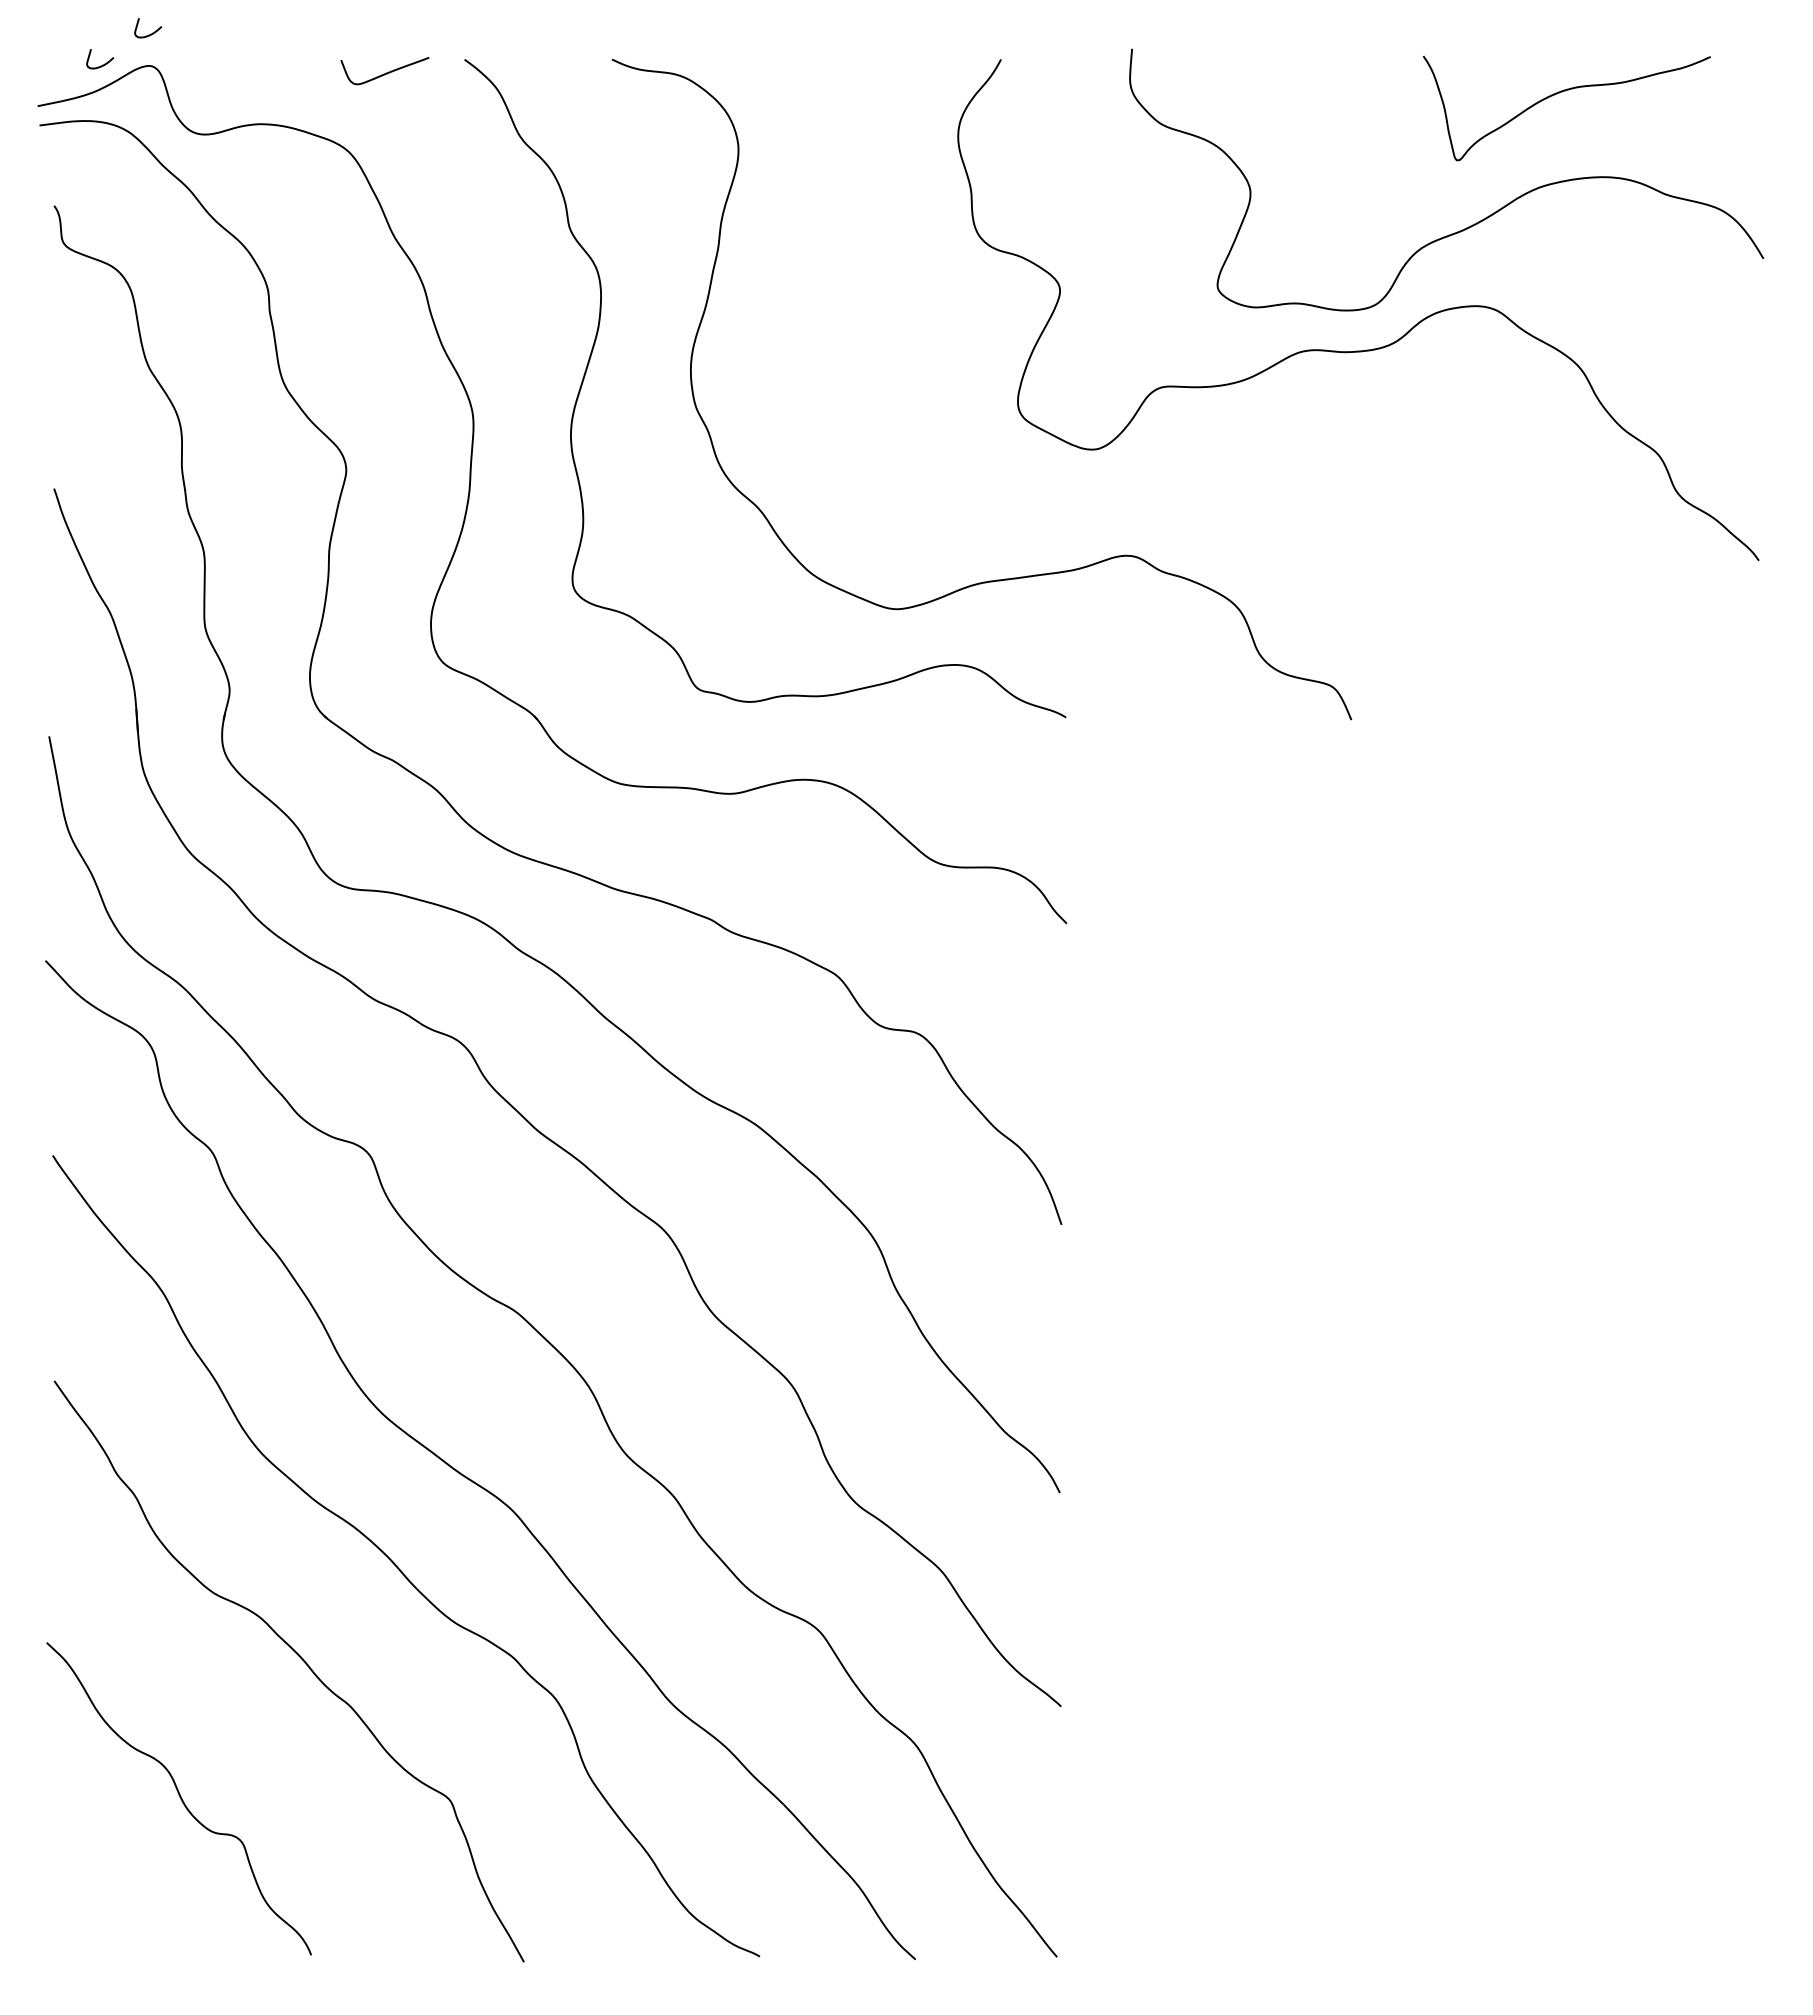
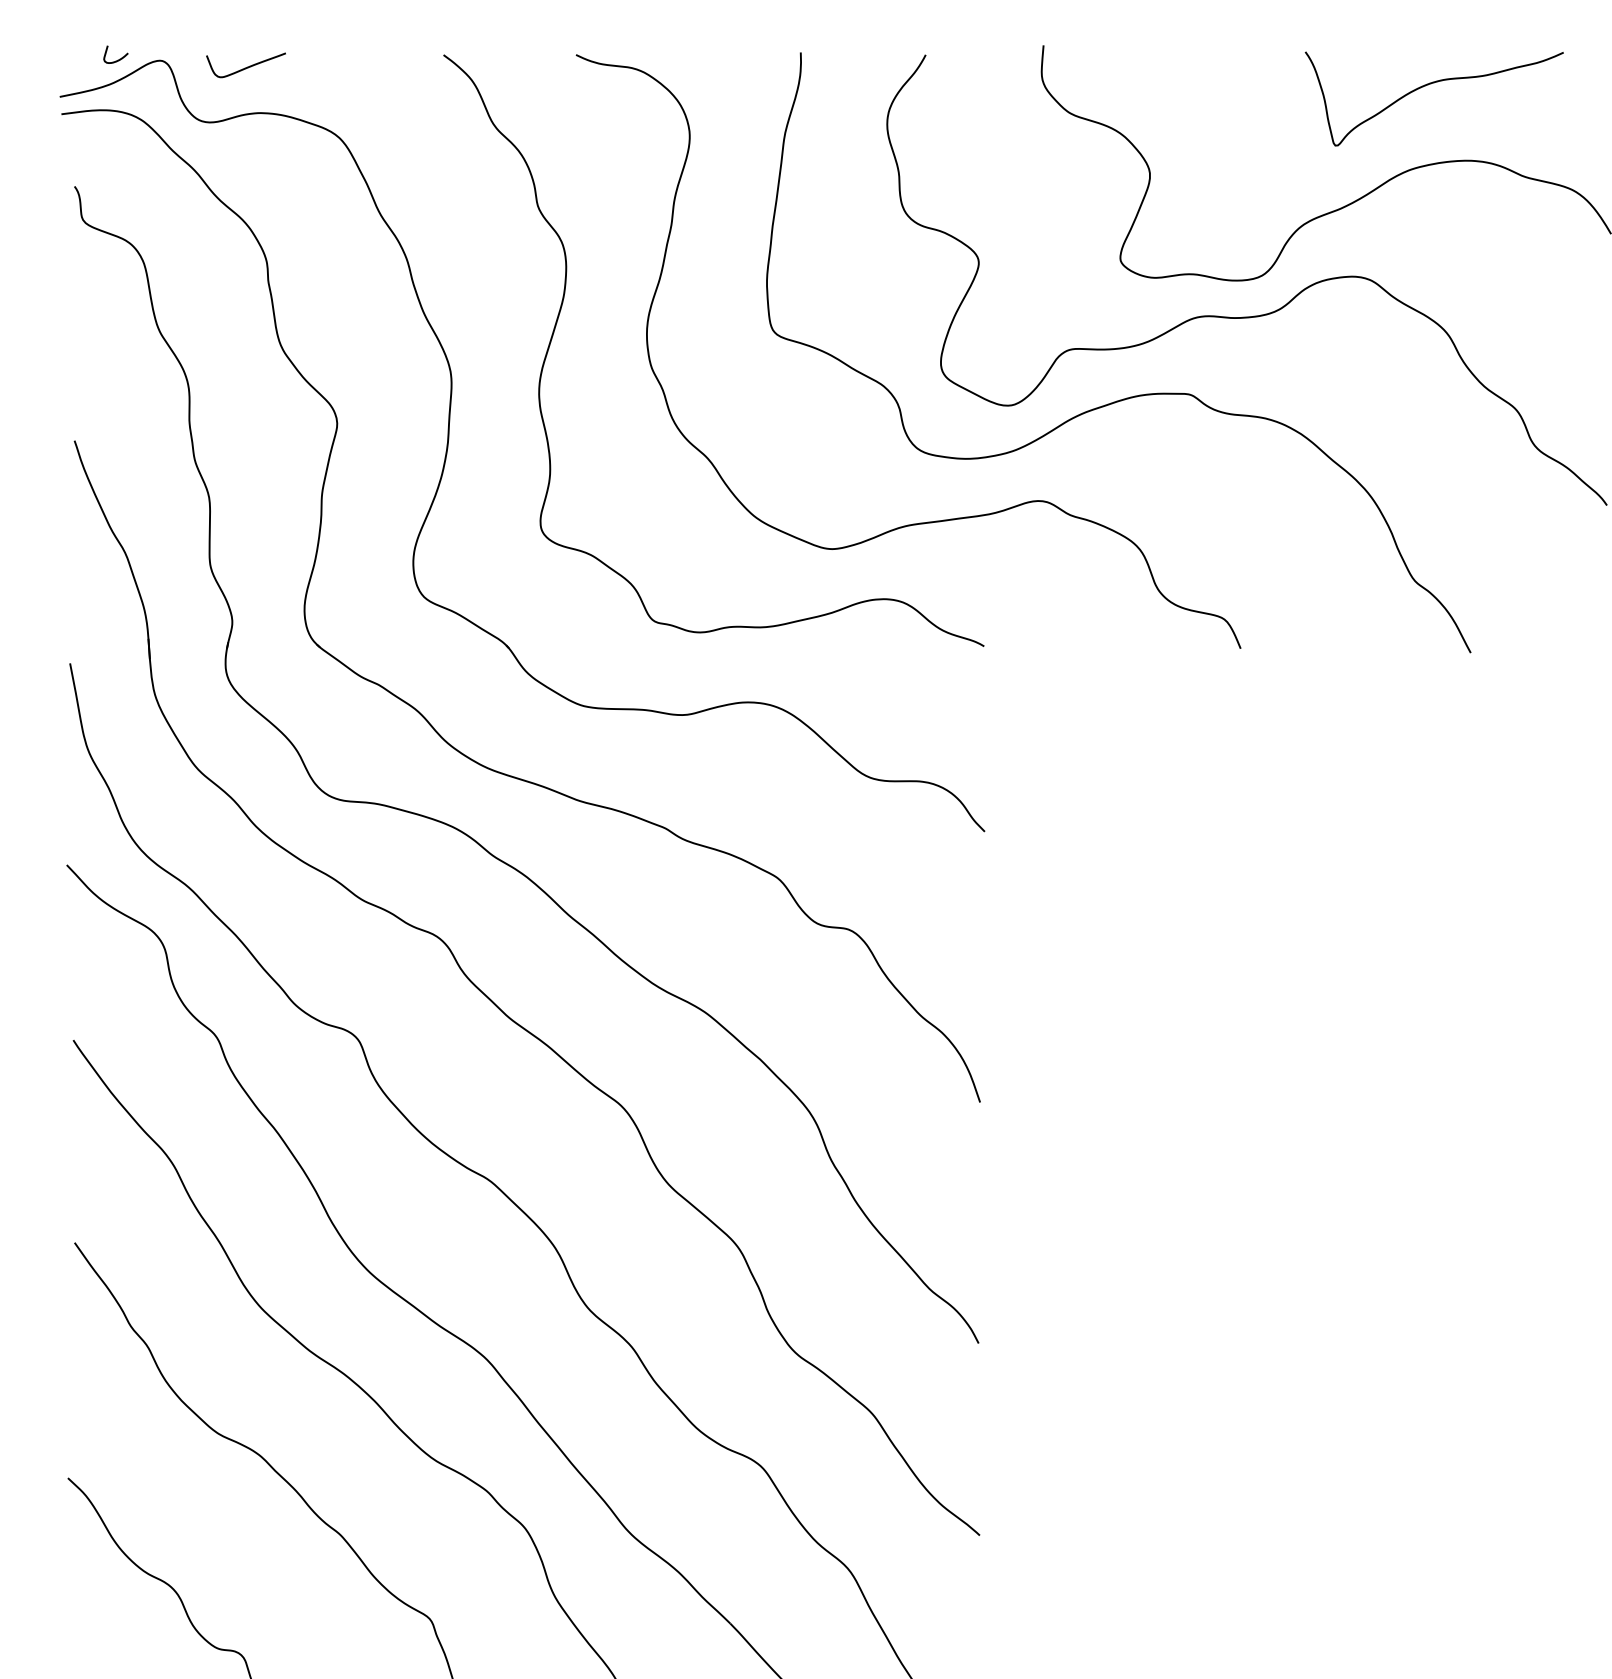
curve: (150, 33) -> (161, 31), removed
curve: (384, 73) -> (245, 67), moved
curve: (1229, 439) -> (1131, 396), added

